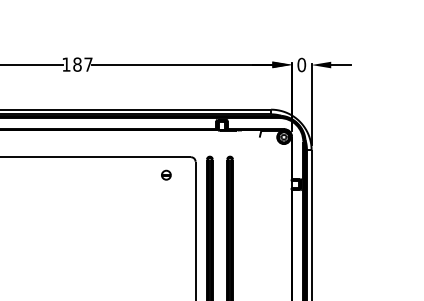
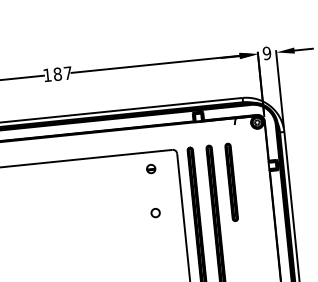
text: (301, 65) -> (266, 53), 0 -> 9
part: (249, 197) -> (230, 181), added
part: (166, 222) -> (155, 213), added

